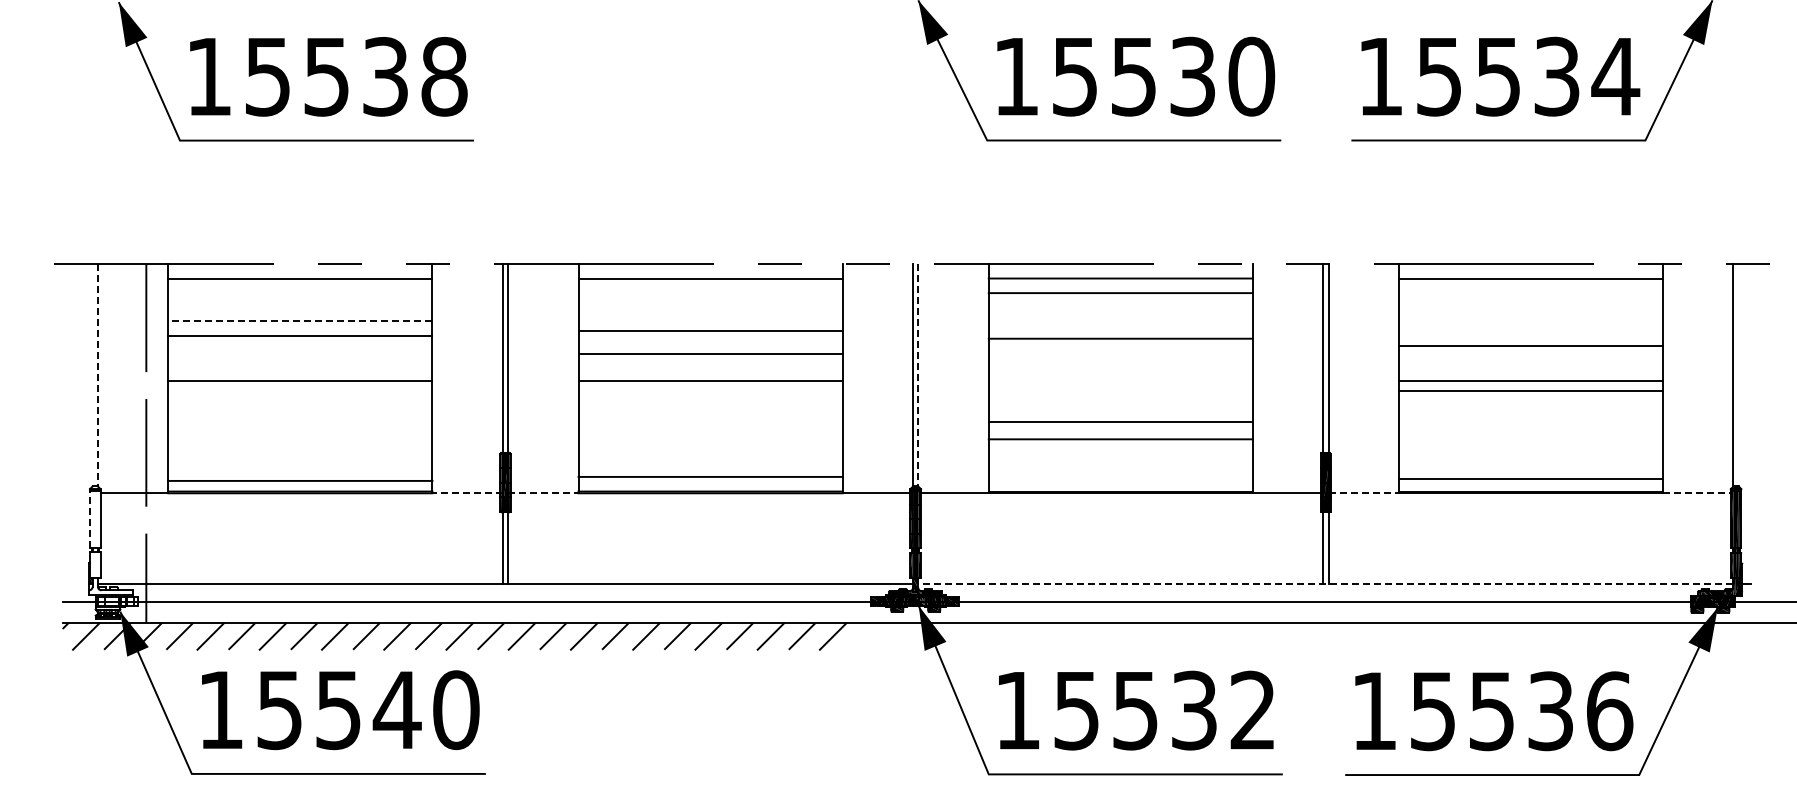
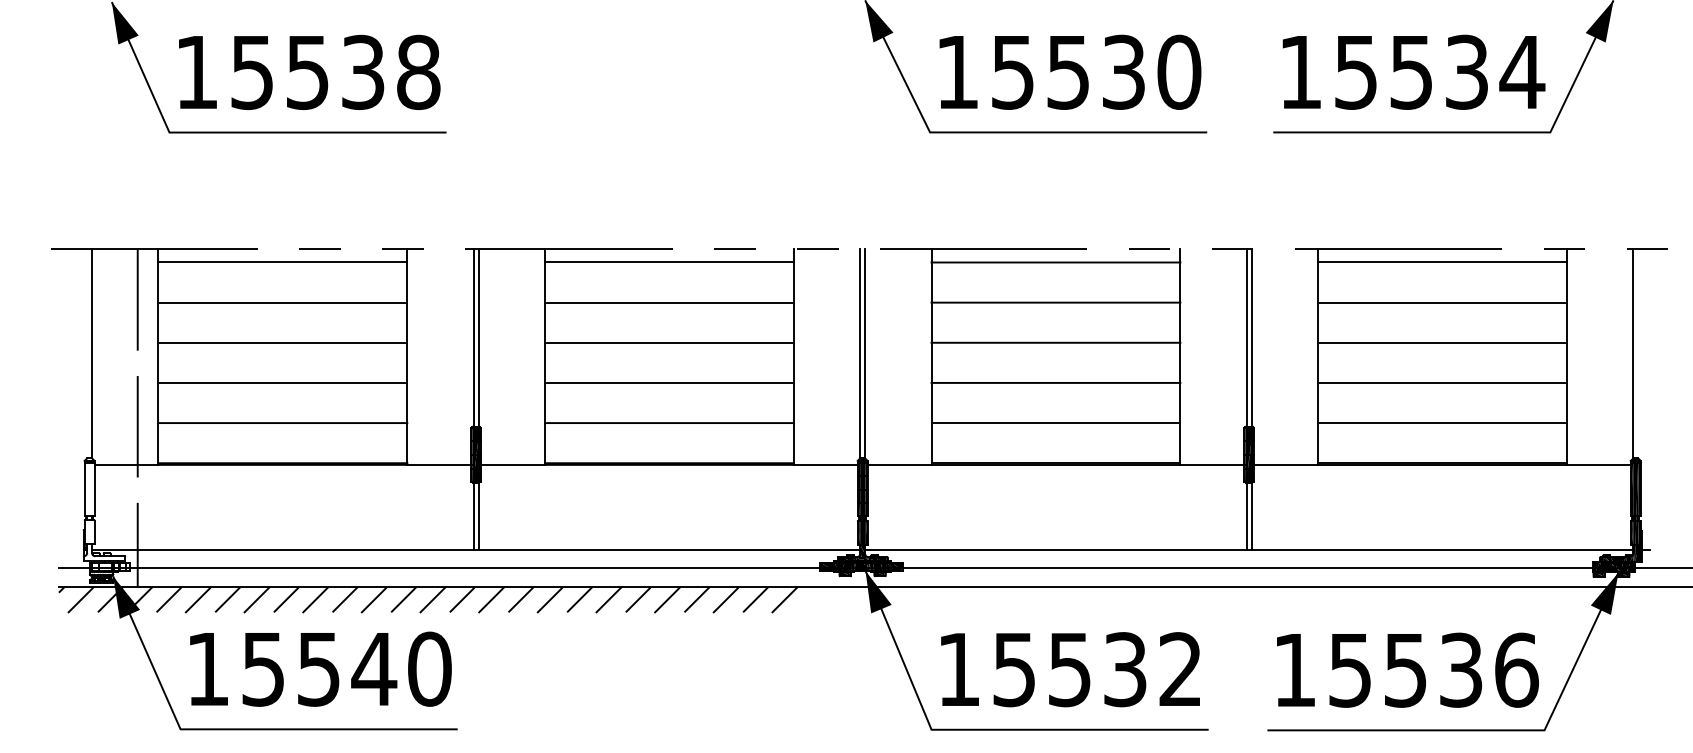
line: (1120, 293) -> (1055, 303), moved
line: (299, 321) -> (282, 303), dashed -> solid
line: (710, 330) -> (669, 342), moved
line: (300, 335) -> (283, 342), moved
line: (1120, 338) -> (1055, 342), moved
line: (1530, 346) -> (1442, 303), moved
line: (710, 354) -> (669, 303), moved
line: (97, 375) -> (91, 353), dashed -> solid
line: (918, 375) -> (865, 353), dashed -> solid
line: (300, 381) -> (283, 383), moved
line: (710, 381) -> (669, 383), moved
line: (1530, 381) -> (1442, 383), moved
line: (1530, 390) -> (1442, 342), moved
line: (1120, 421) -> (1055, 422), moved
line: (1120, 439) -> (1055, 383), moved
line: (710, 476) -> (669, 422), moved
line: (1530, 478) -> (1442, 422), moved
line: (300, 480) -> (283, 422), moved
line: (467, 493) -> (440, 465), dashed -> solid
line: (543, 493) -> (511, 465), dashed -> solid
line: (1364, 493) -> (1285, 465), dashed -> solid
line: (1696, 493) -> (1598, 465), dashed -> solid
line: (90, 517) -> (85, 487), dashed -> solid
line: (1325, 583) -> (1248, 549), dashed -> solid

